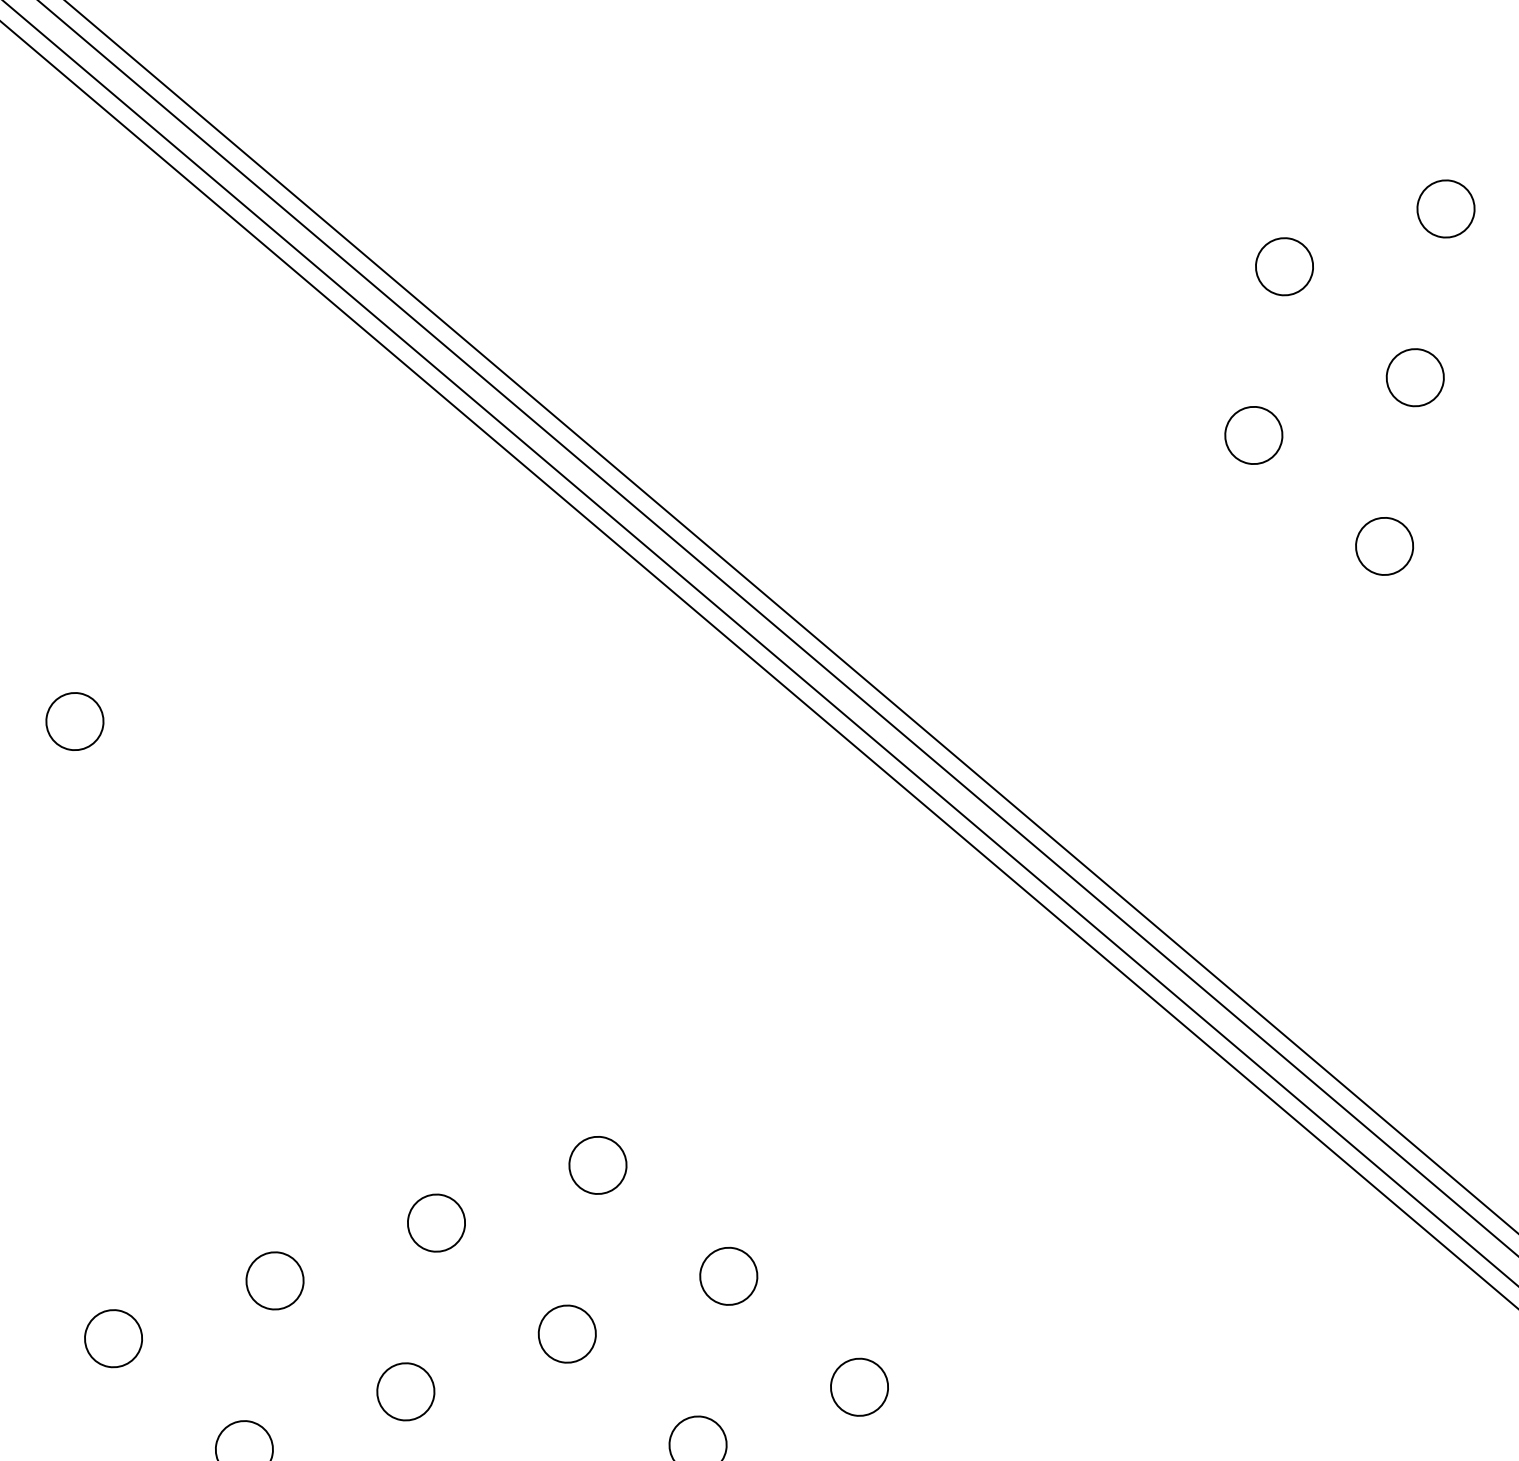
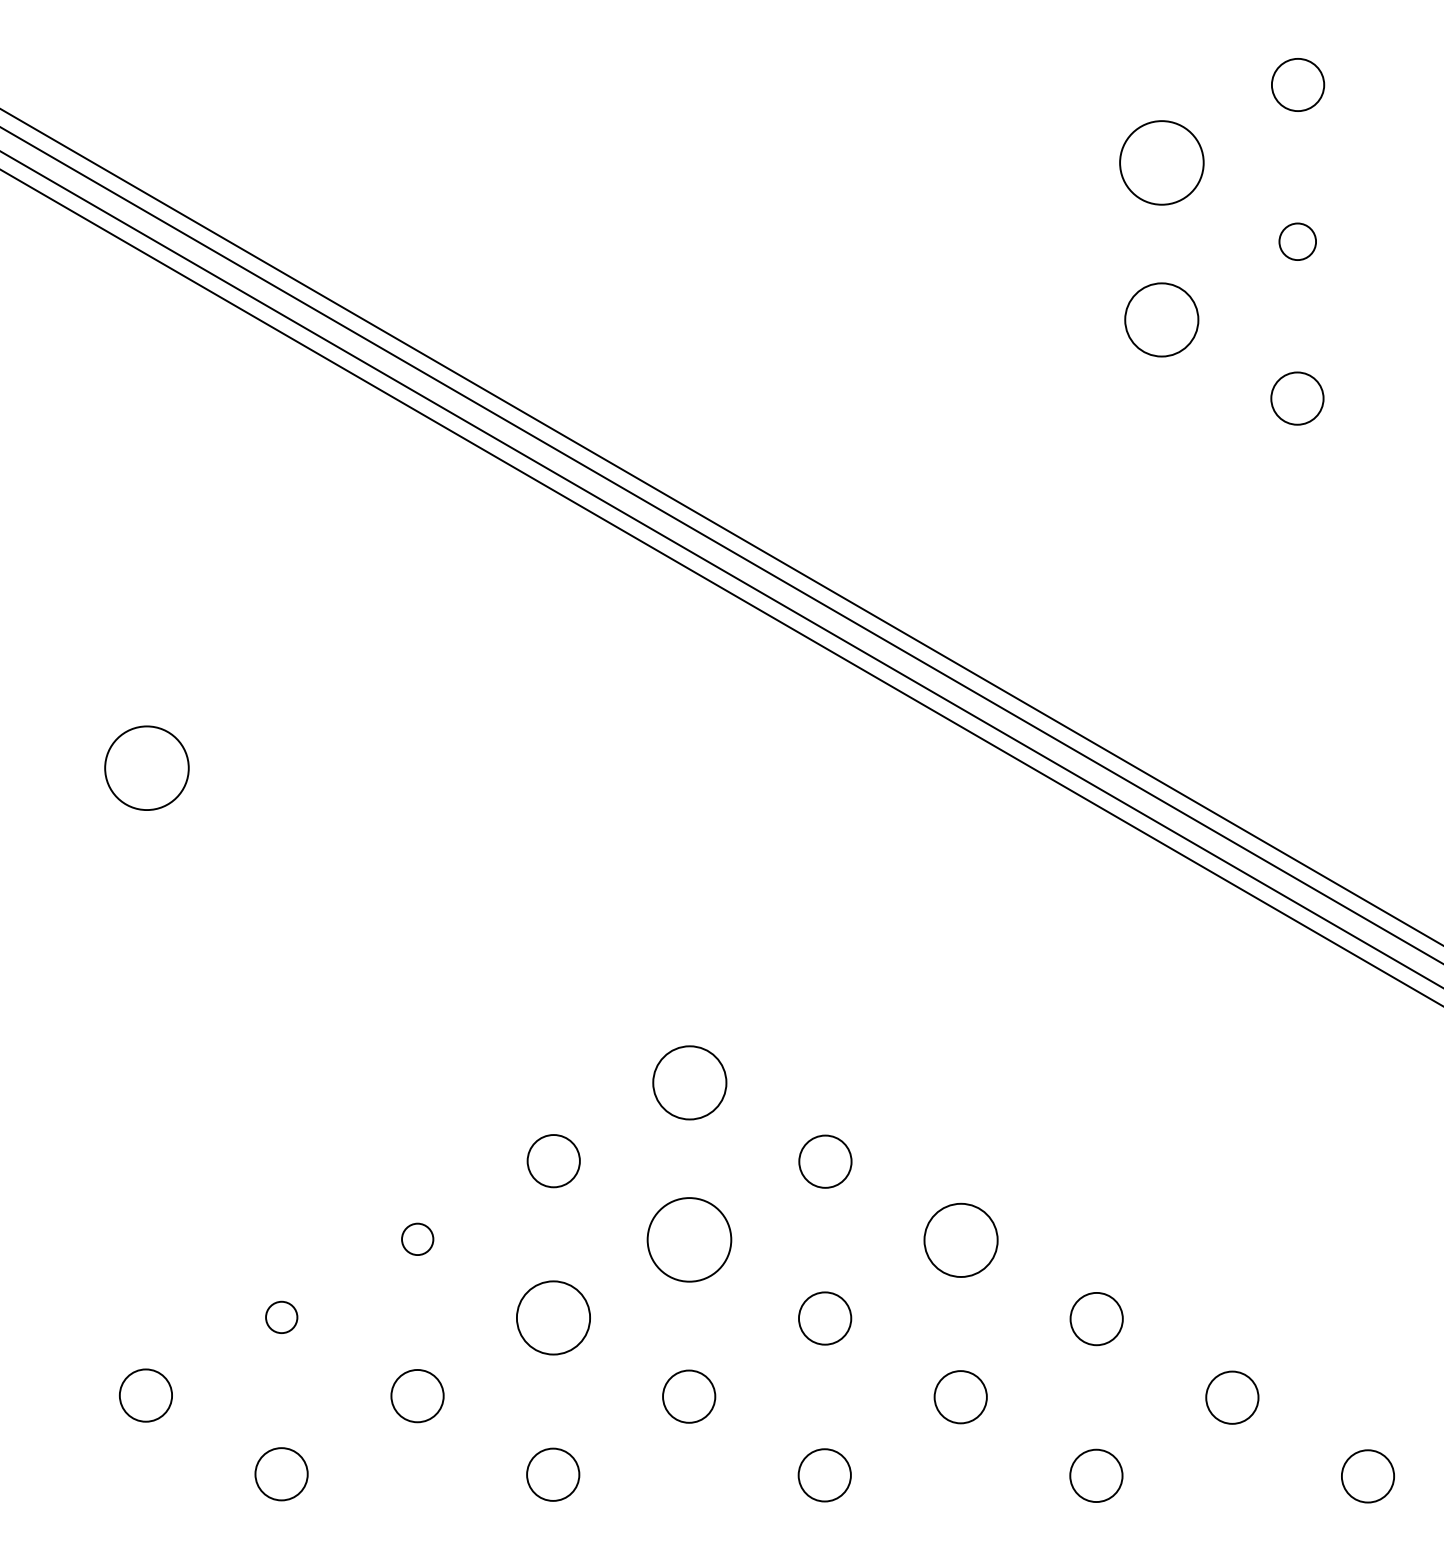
circle: (1284, 267) -> (1162, 163), size x1.6
circle: (1415, 377) -> (1297, 241), size x0.7
circle: (1253, 434) -> (1161, 319), size x1.4
circle: (75, 721) -> (147, 768), size x1.6
circle: (597, 1165) -> (689, 1083), size x1.4
circle: (274, 1281) -> (417, 1239), size x0.6
circle: (567, 1333) -> (689, 1239), size x1.6
circle: (113, 1338) -> (281, 1317), size x0.6
circle: (858, 1387) -> (960, 1240), size x1.4
circle: (405, 1391) -> (553, 1317), size x1.4

